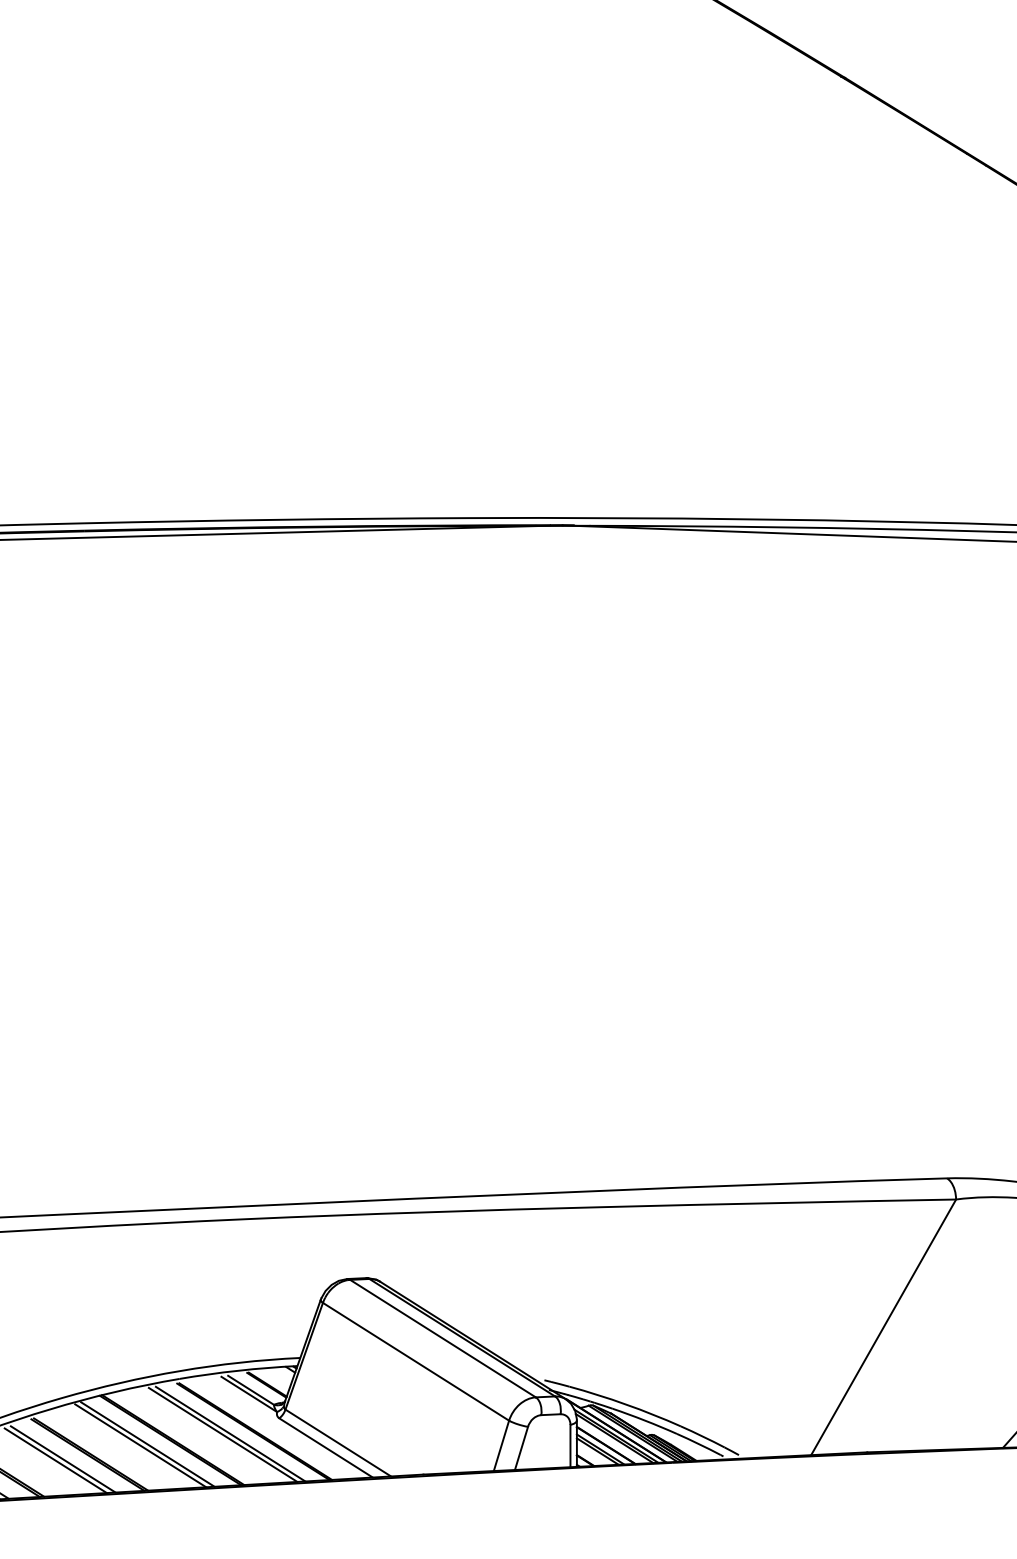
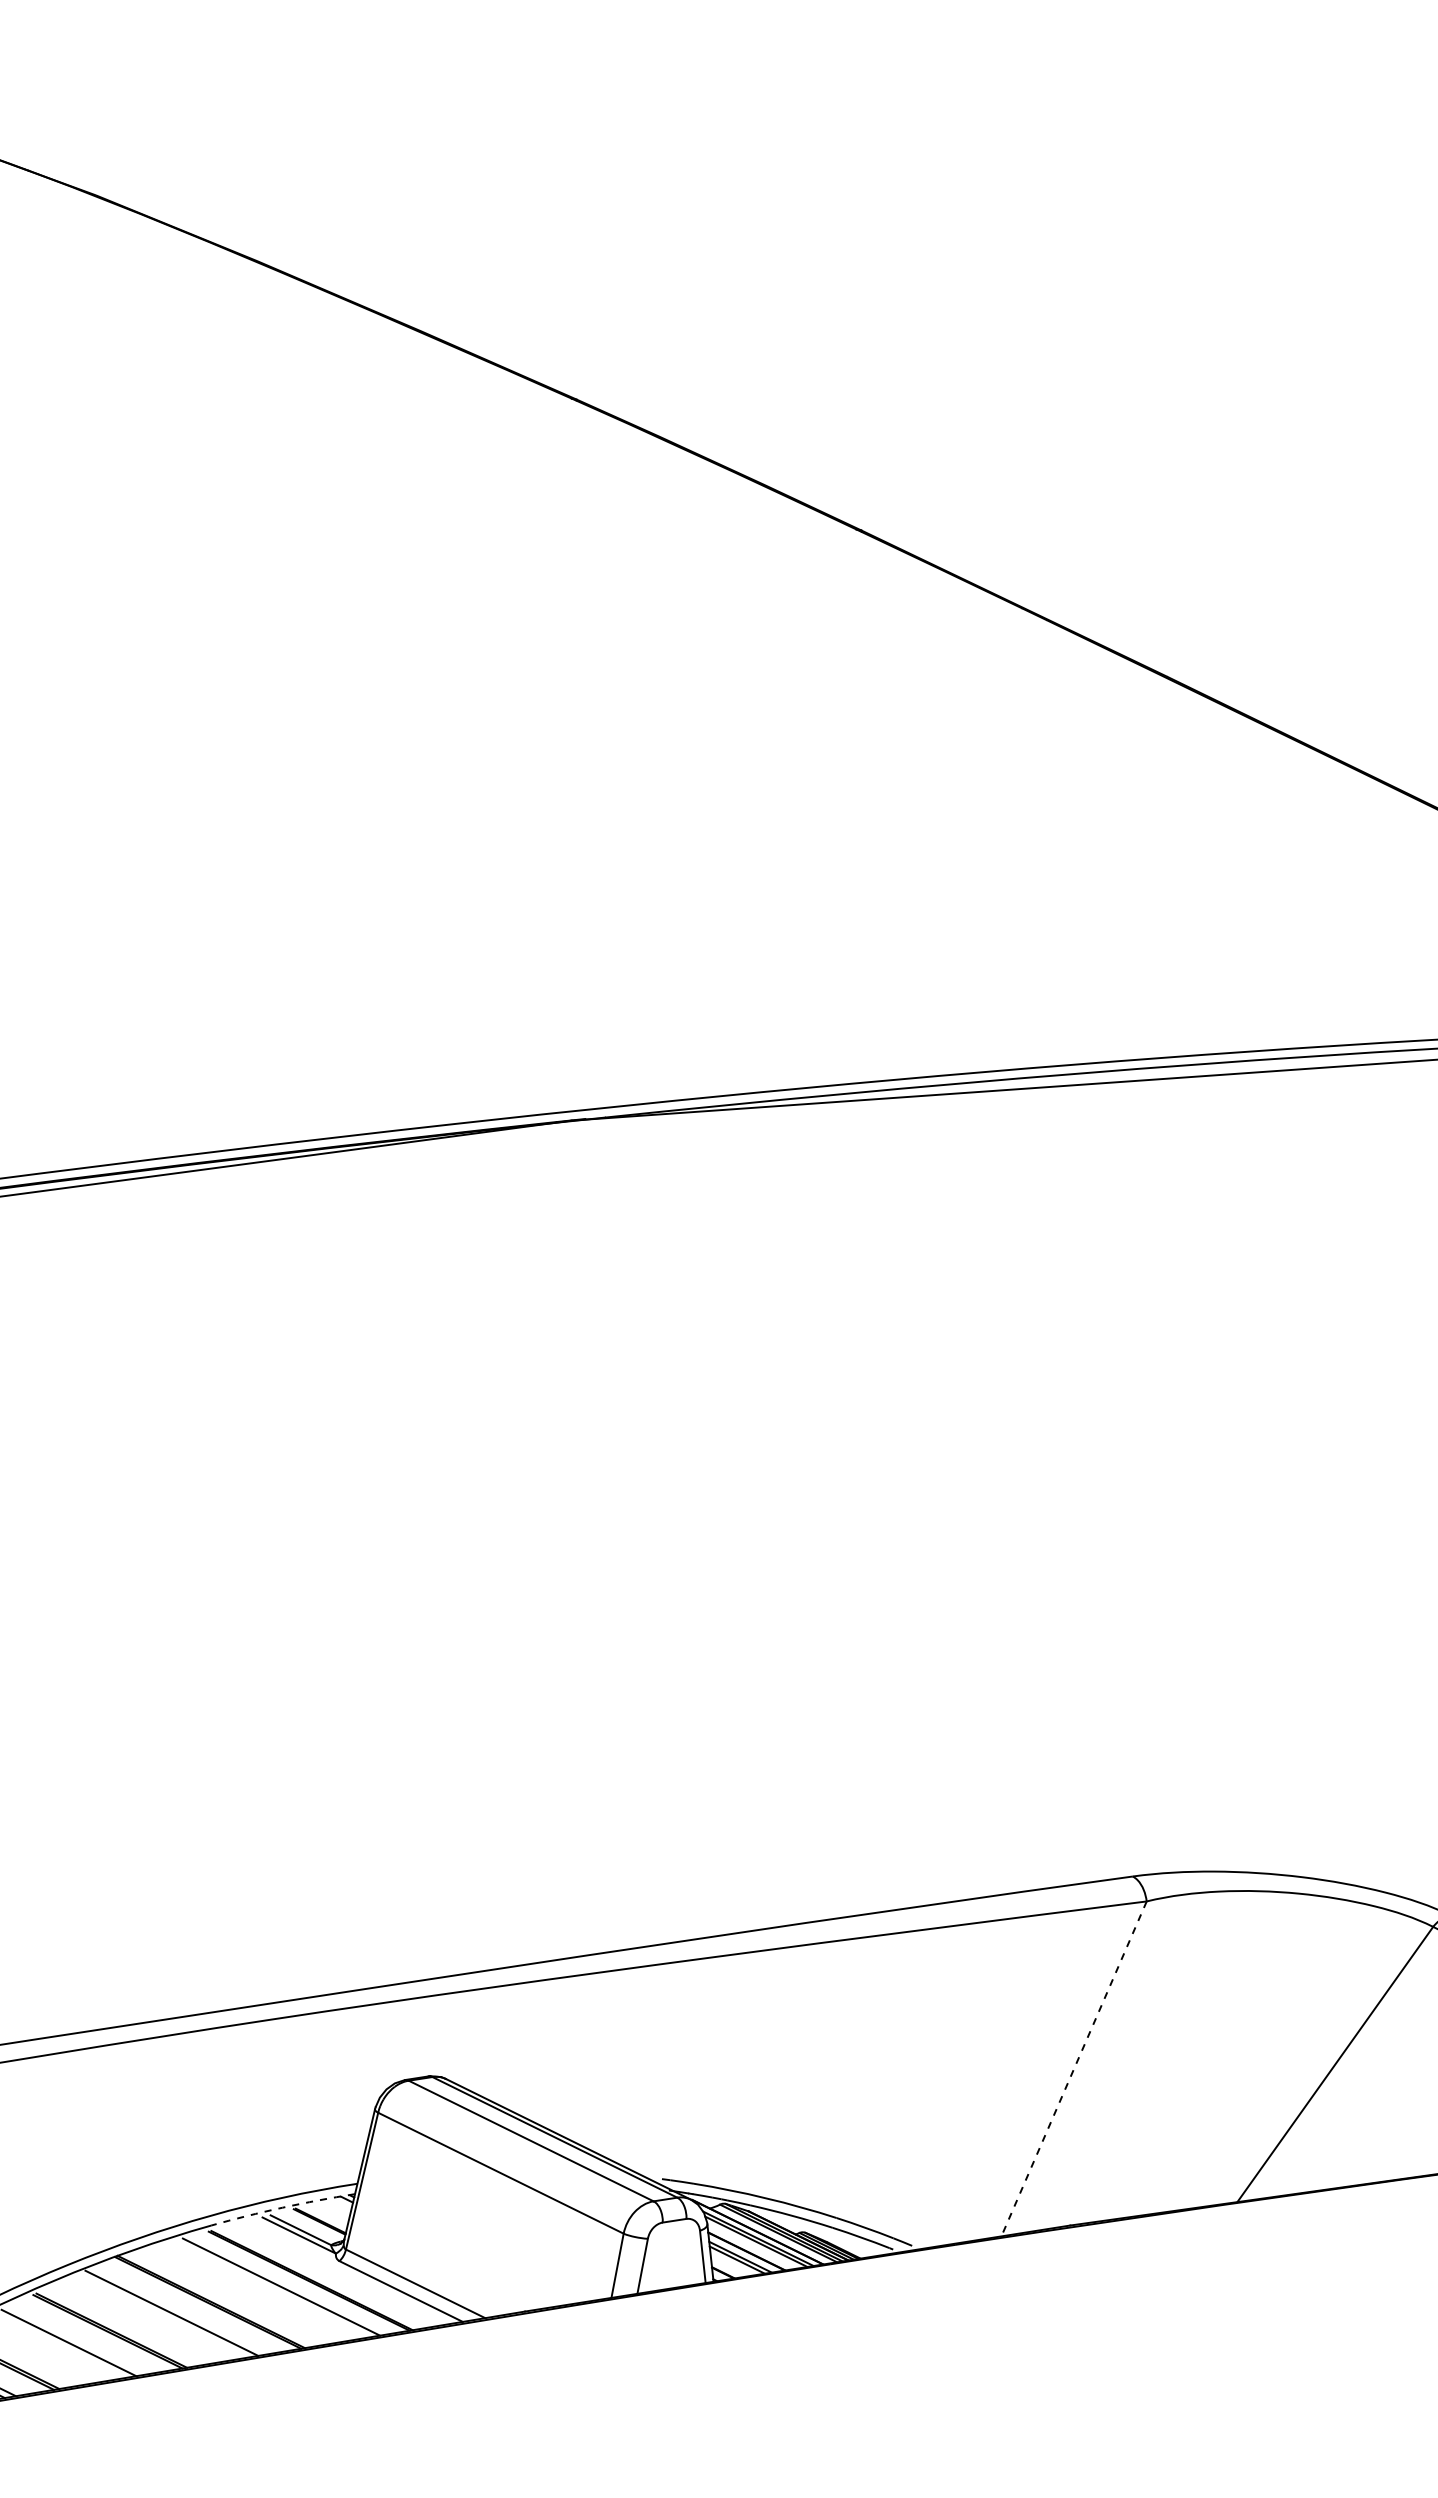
line: (884, 1327) -> (1074, 2068), solid -> dashed
arc: (238, 1370) -> (282, 2207), solid -> dashed
line: (223, 1434) -> (272, 2288), removed
line: (147, 1444) -> (180, 2310), removed
line: (63, 1459) -> (78, 2340), removed

